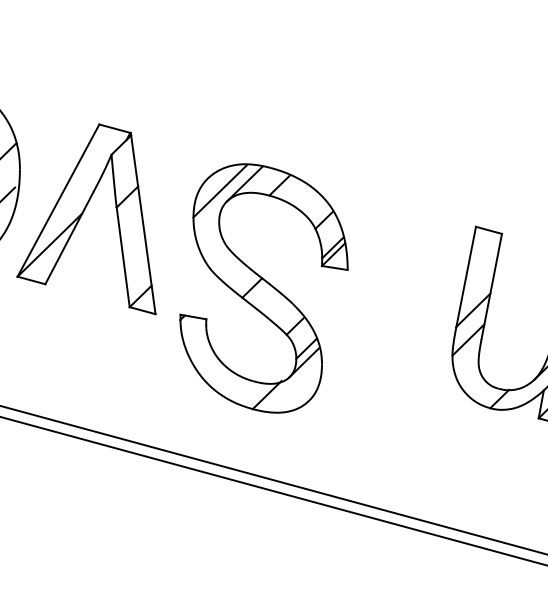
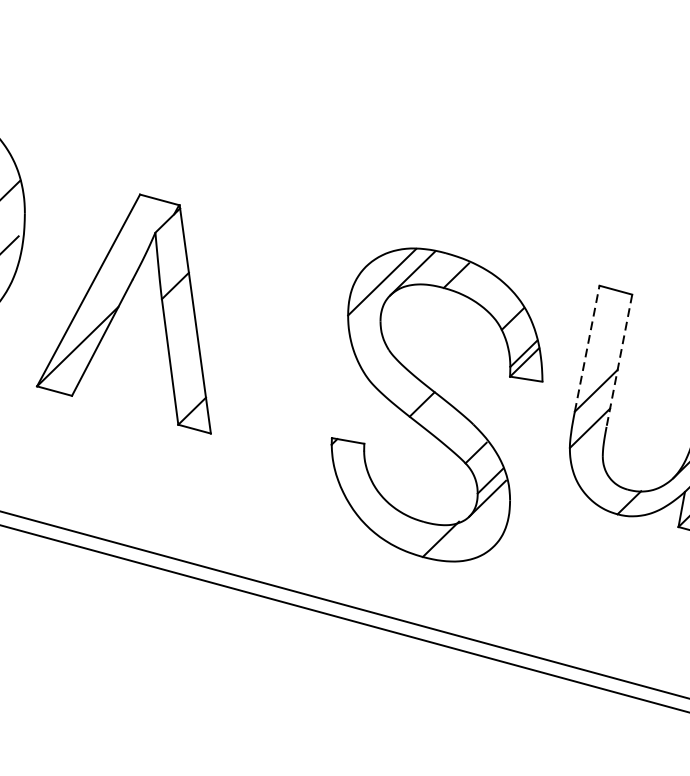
part: (86, 219) -> (123, 314), moved
line: (466, 276) -> (587, 348), solid -> dashed
line: (491, 286) -> (619, 360), solid -> dashed
part: (263, 288) -> (436, 405), moved

